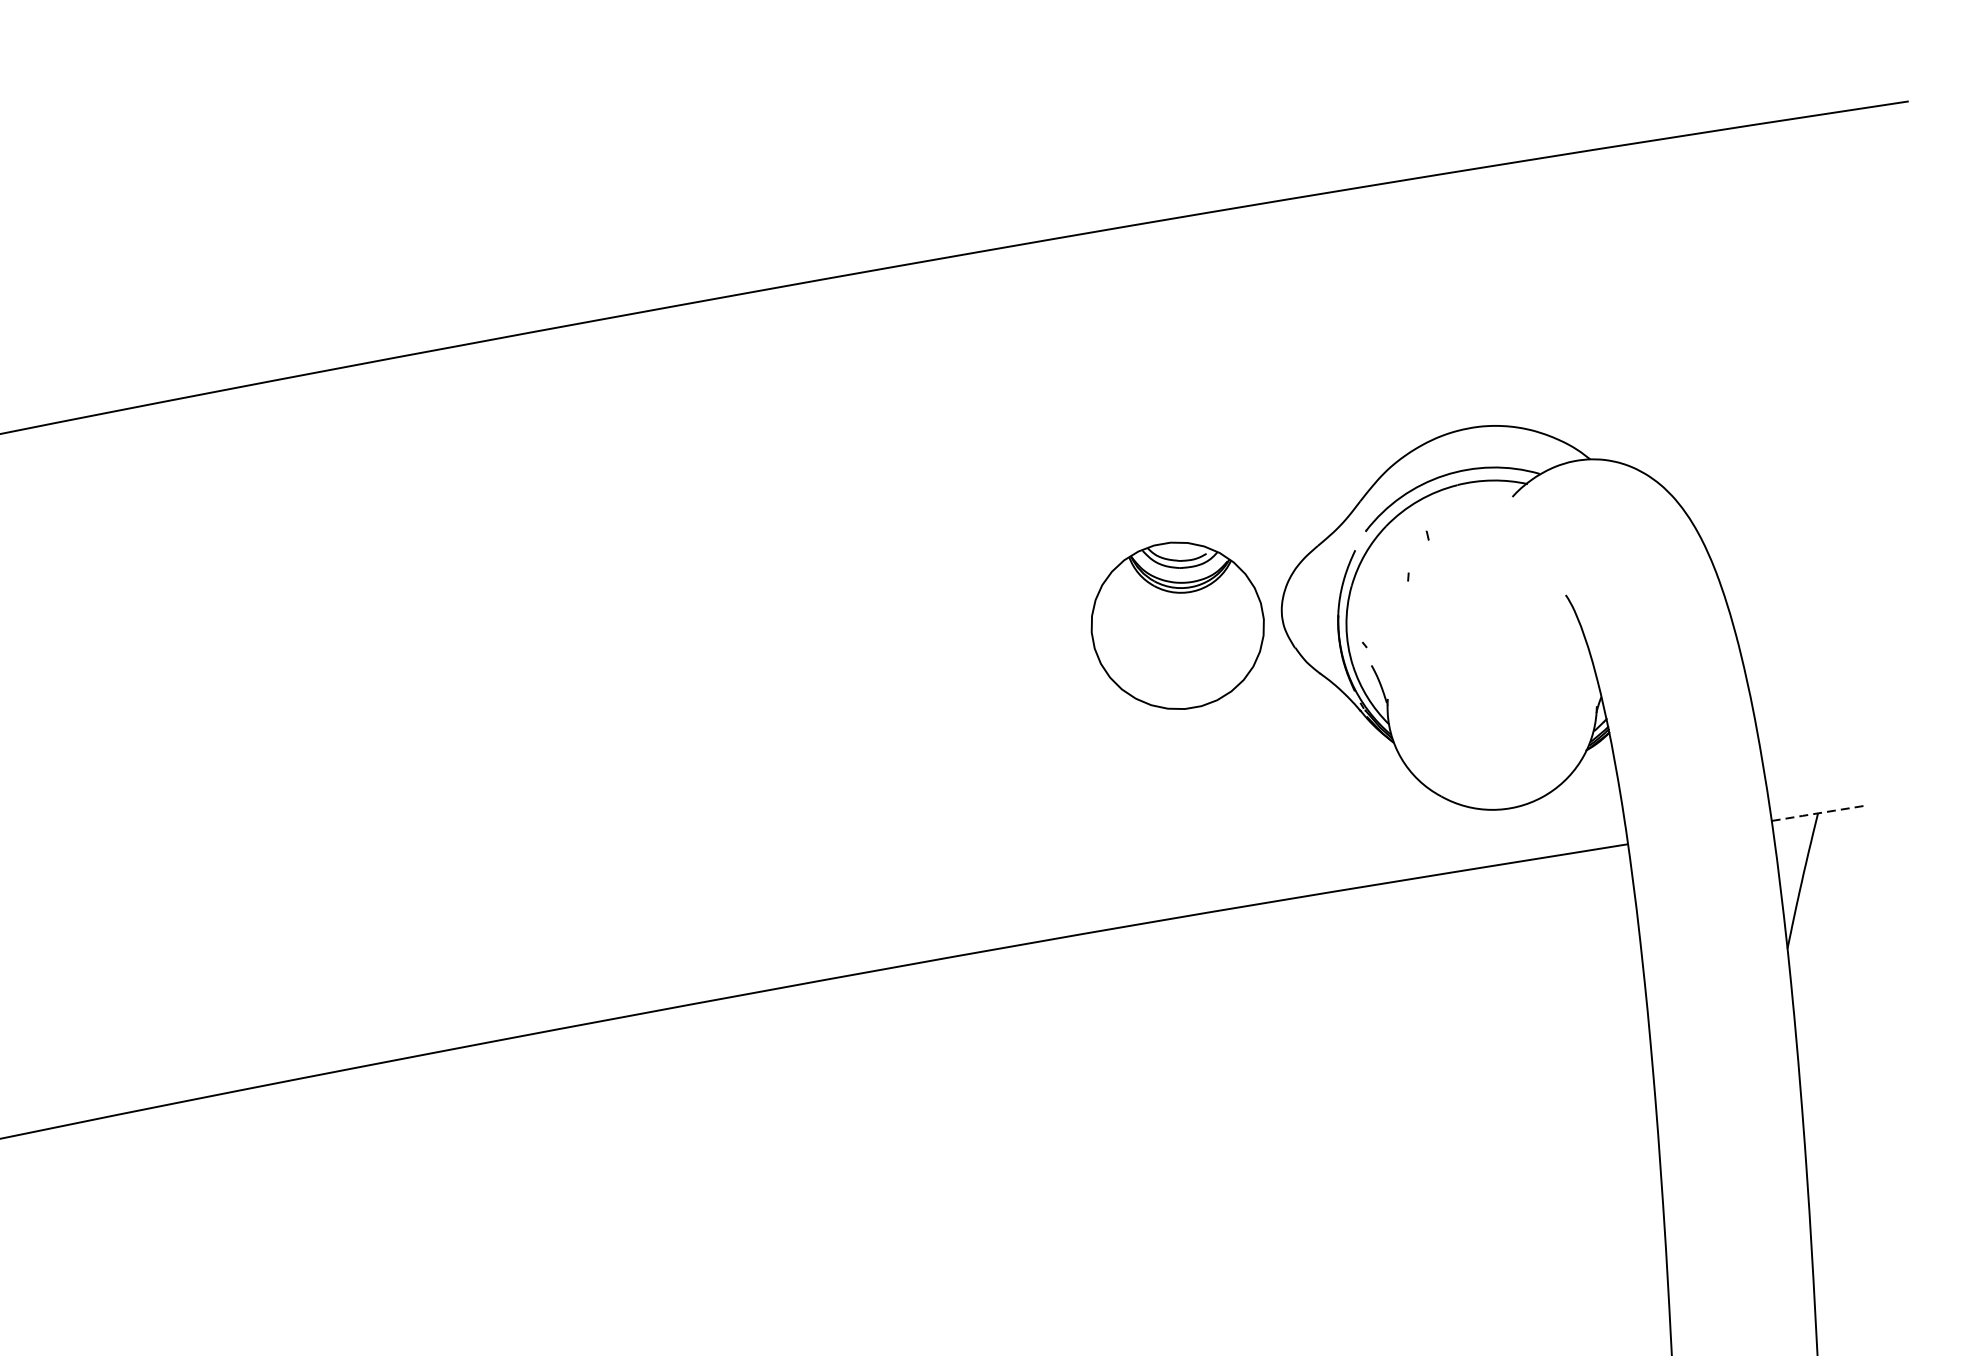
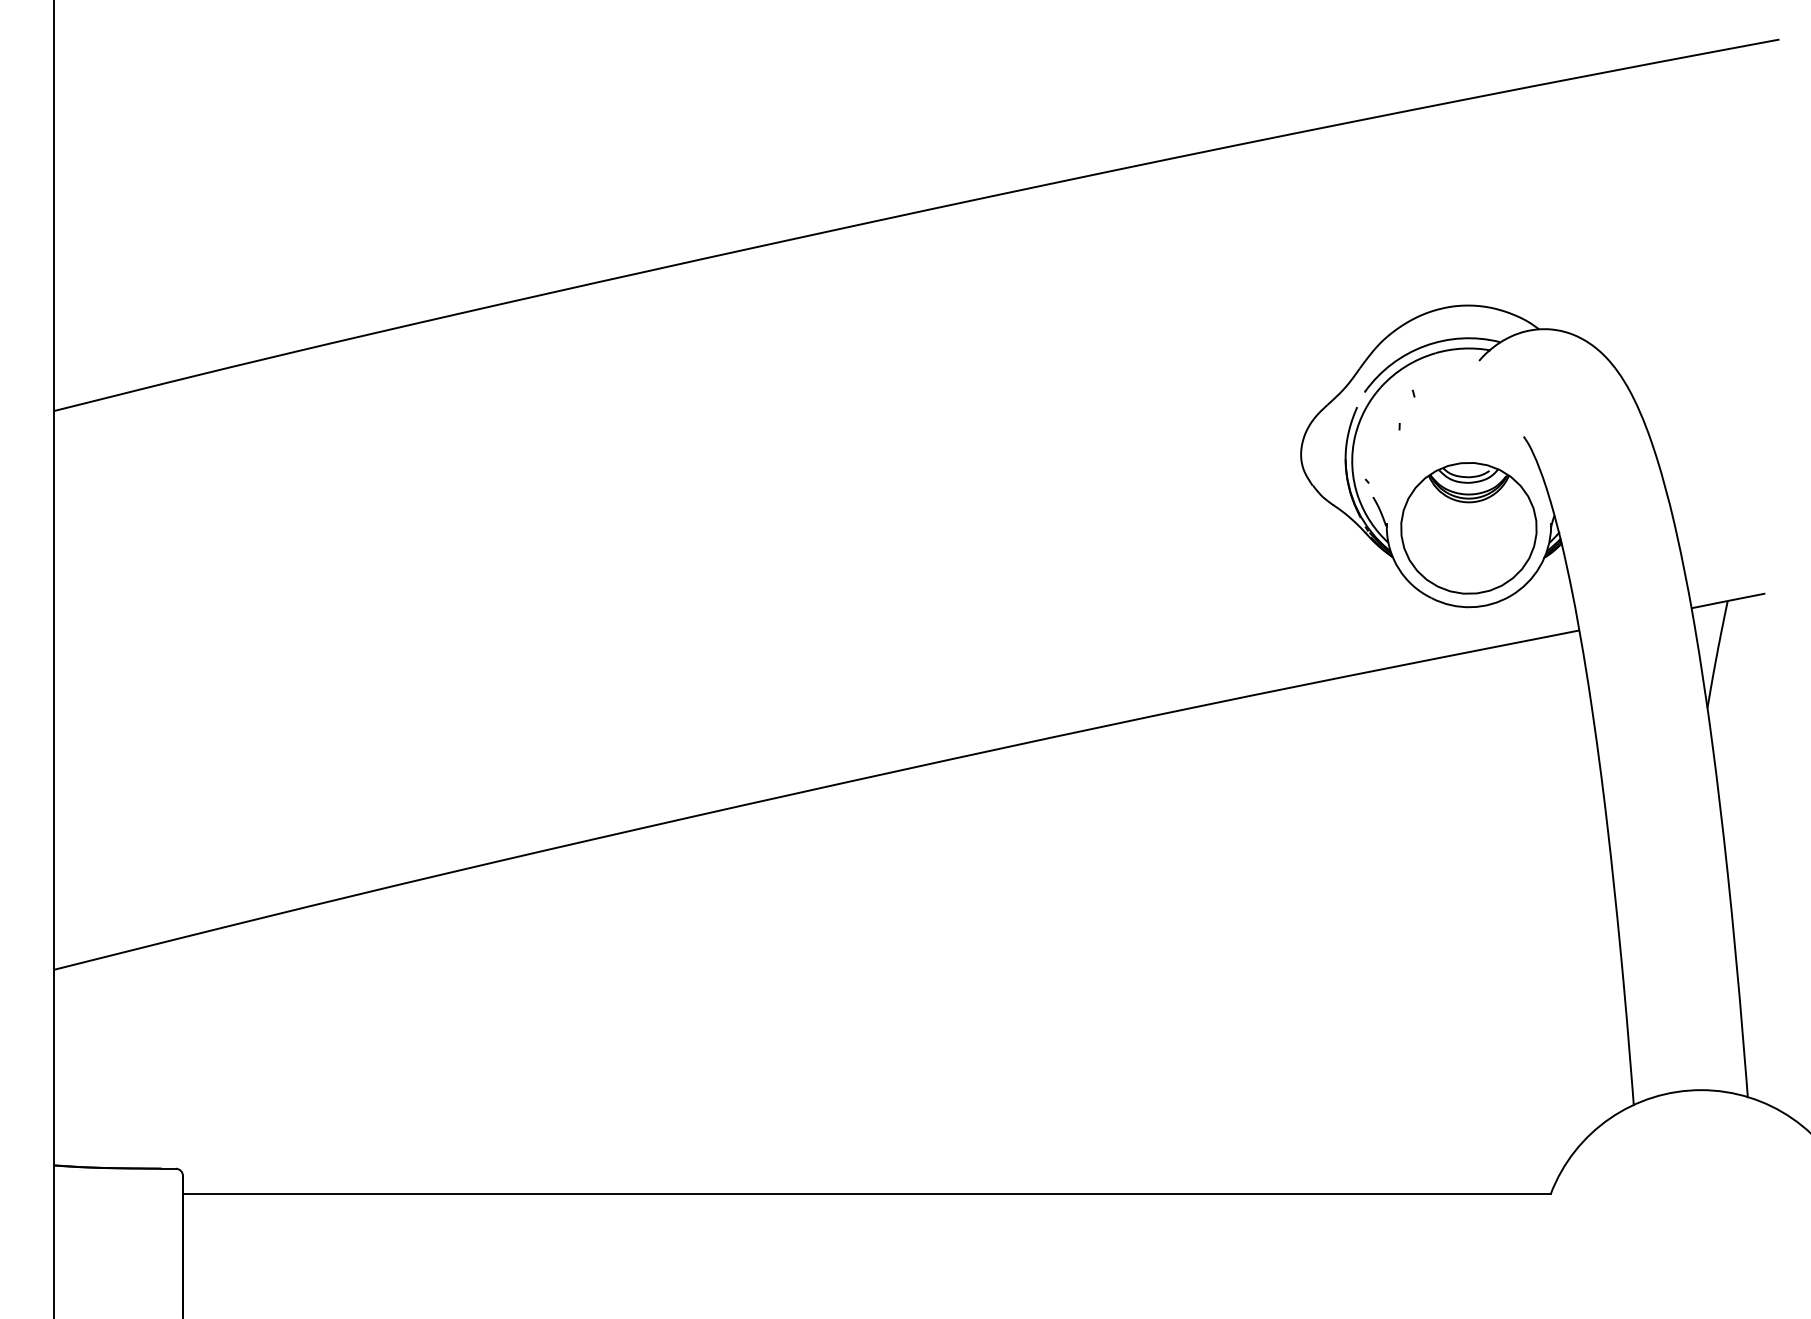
part: (1177, 626) -> (1468, 528), moved
line: (1819, 812) -> (1728, 600), dashed -> solid

